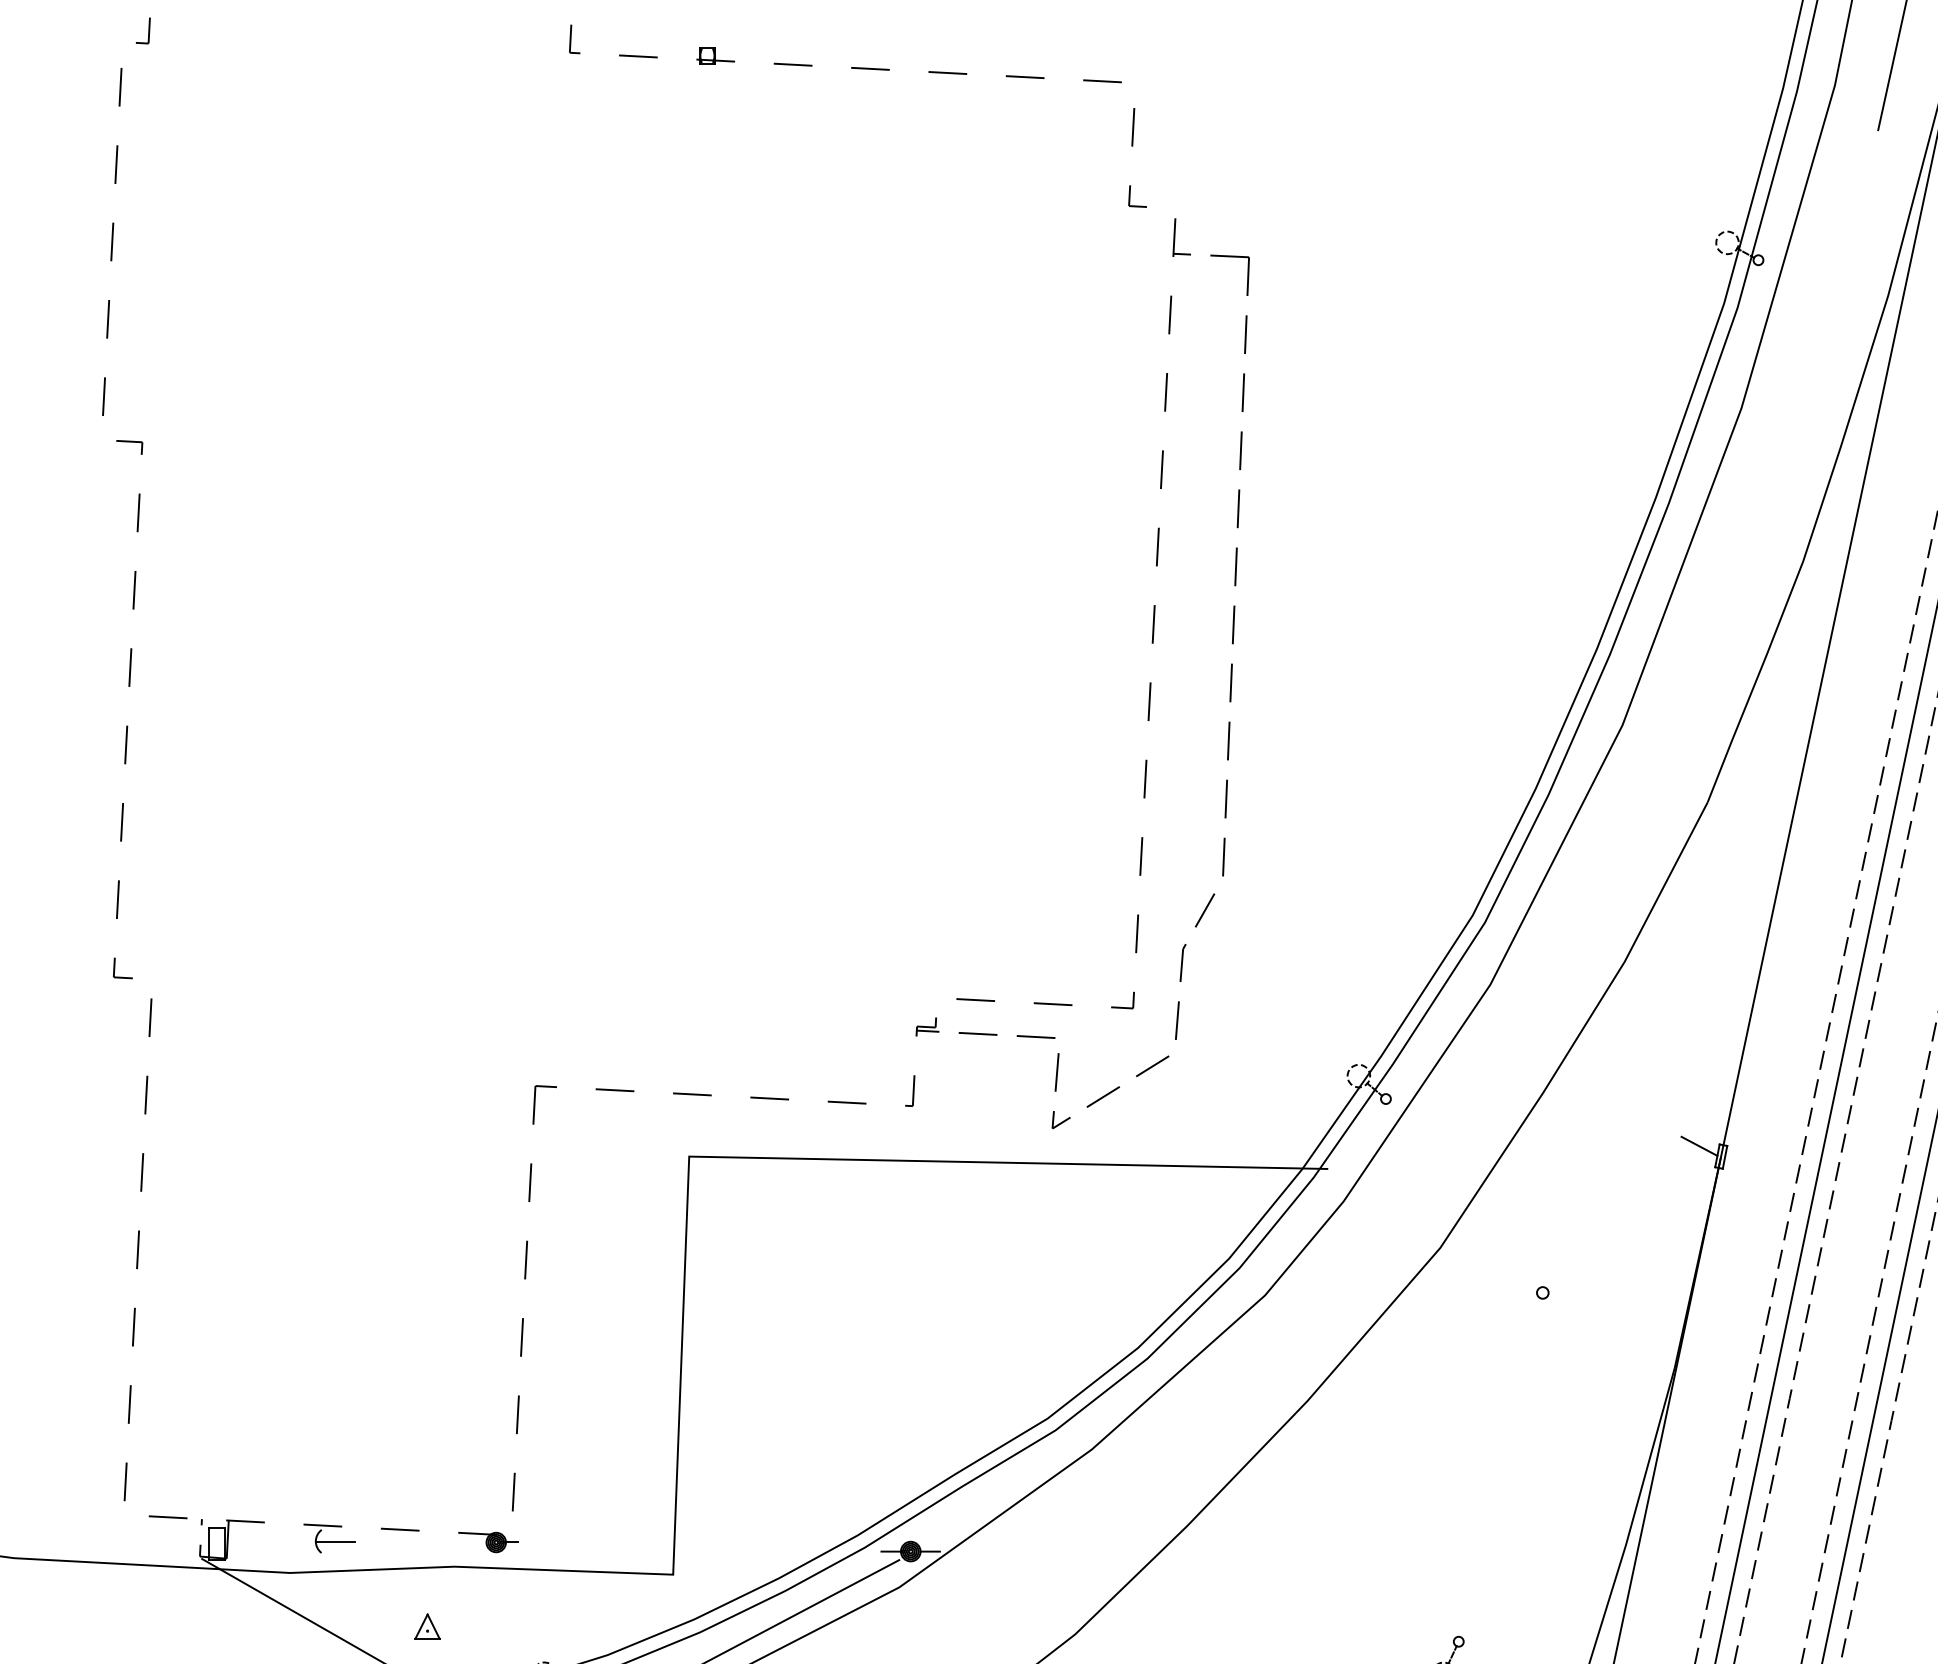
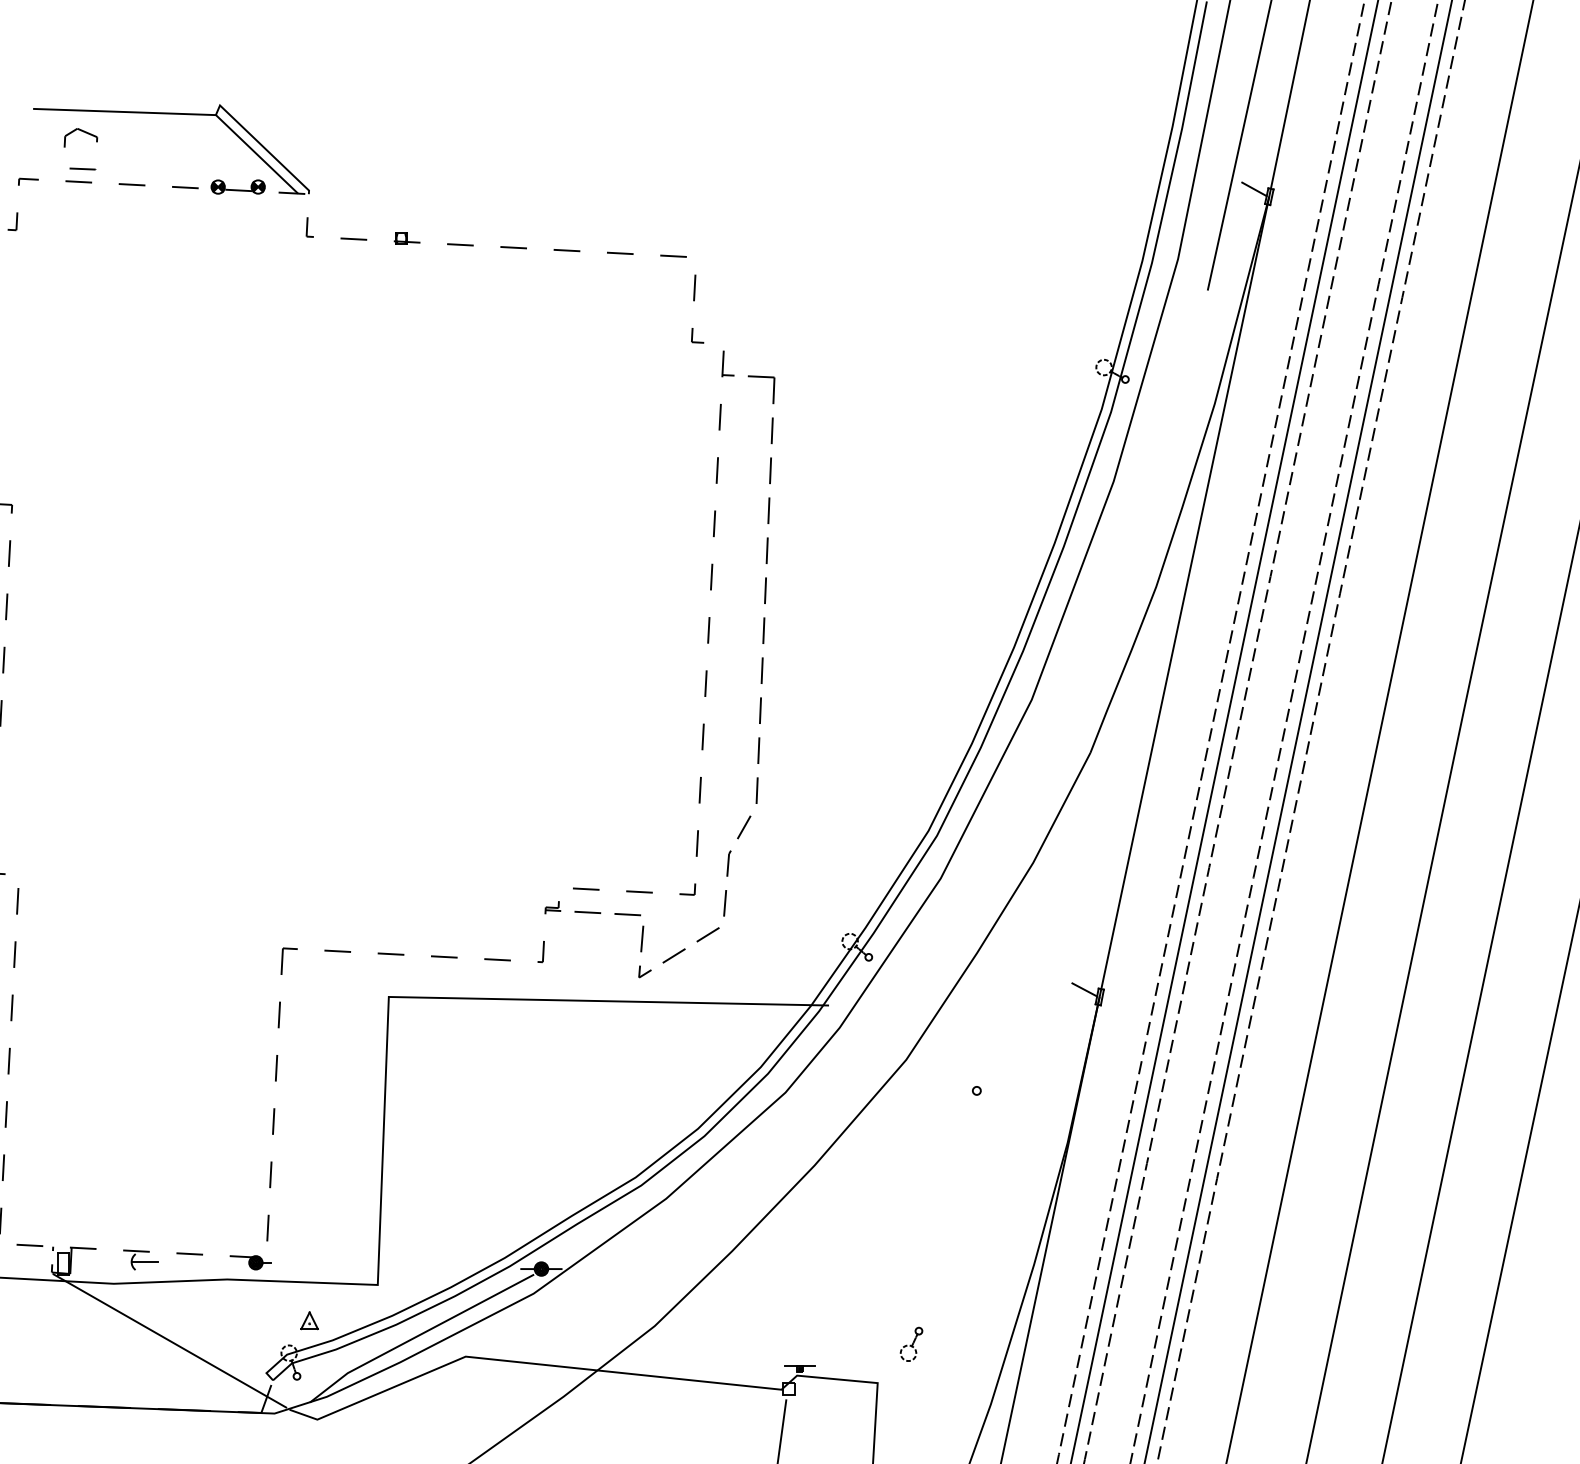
part: (427, 1626) -> (309, 1320), moved

